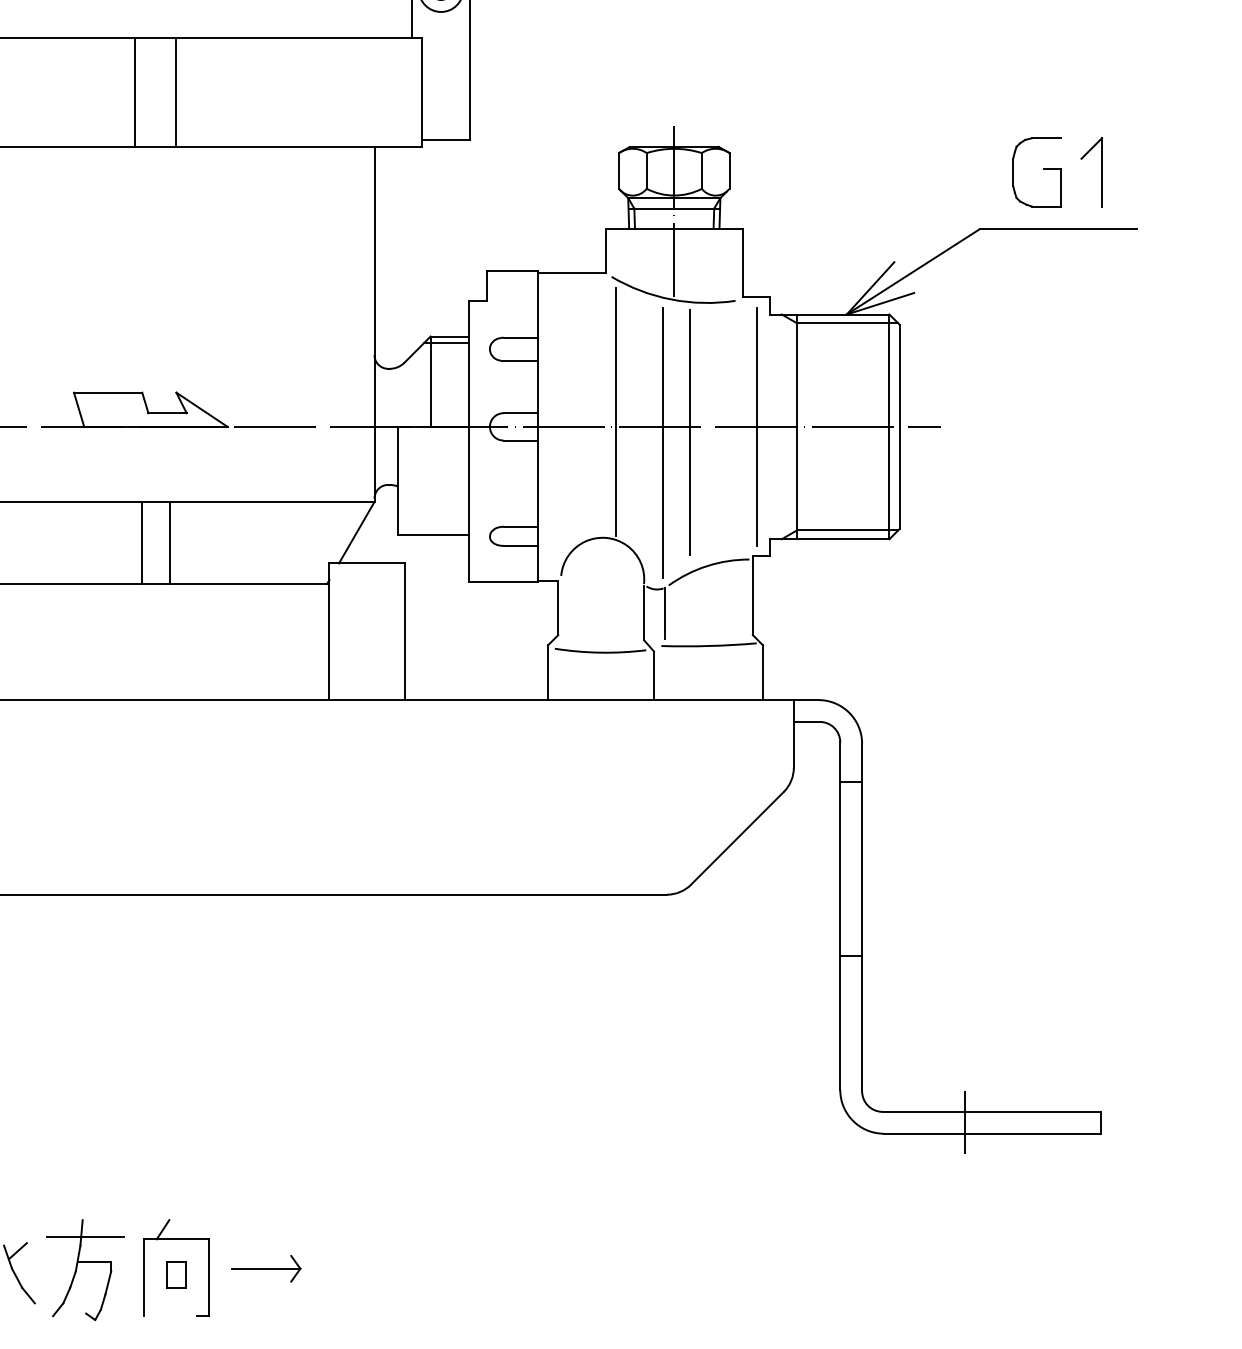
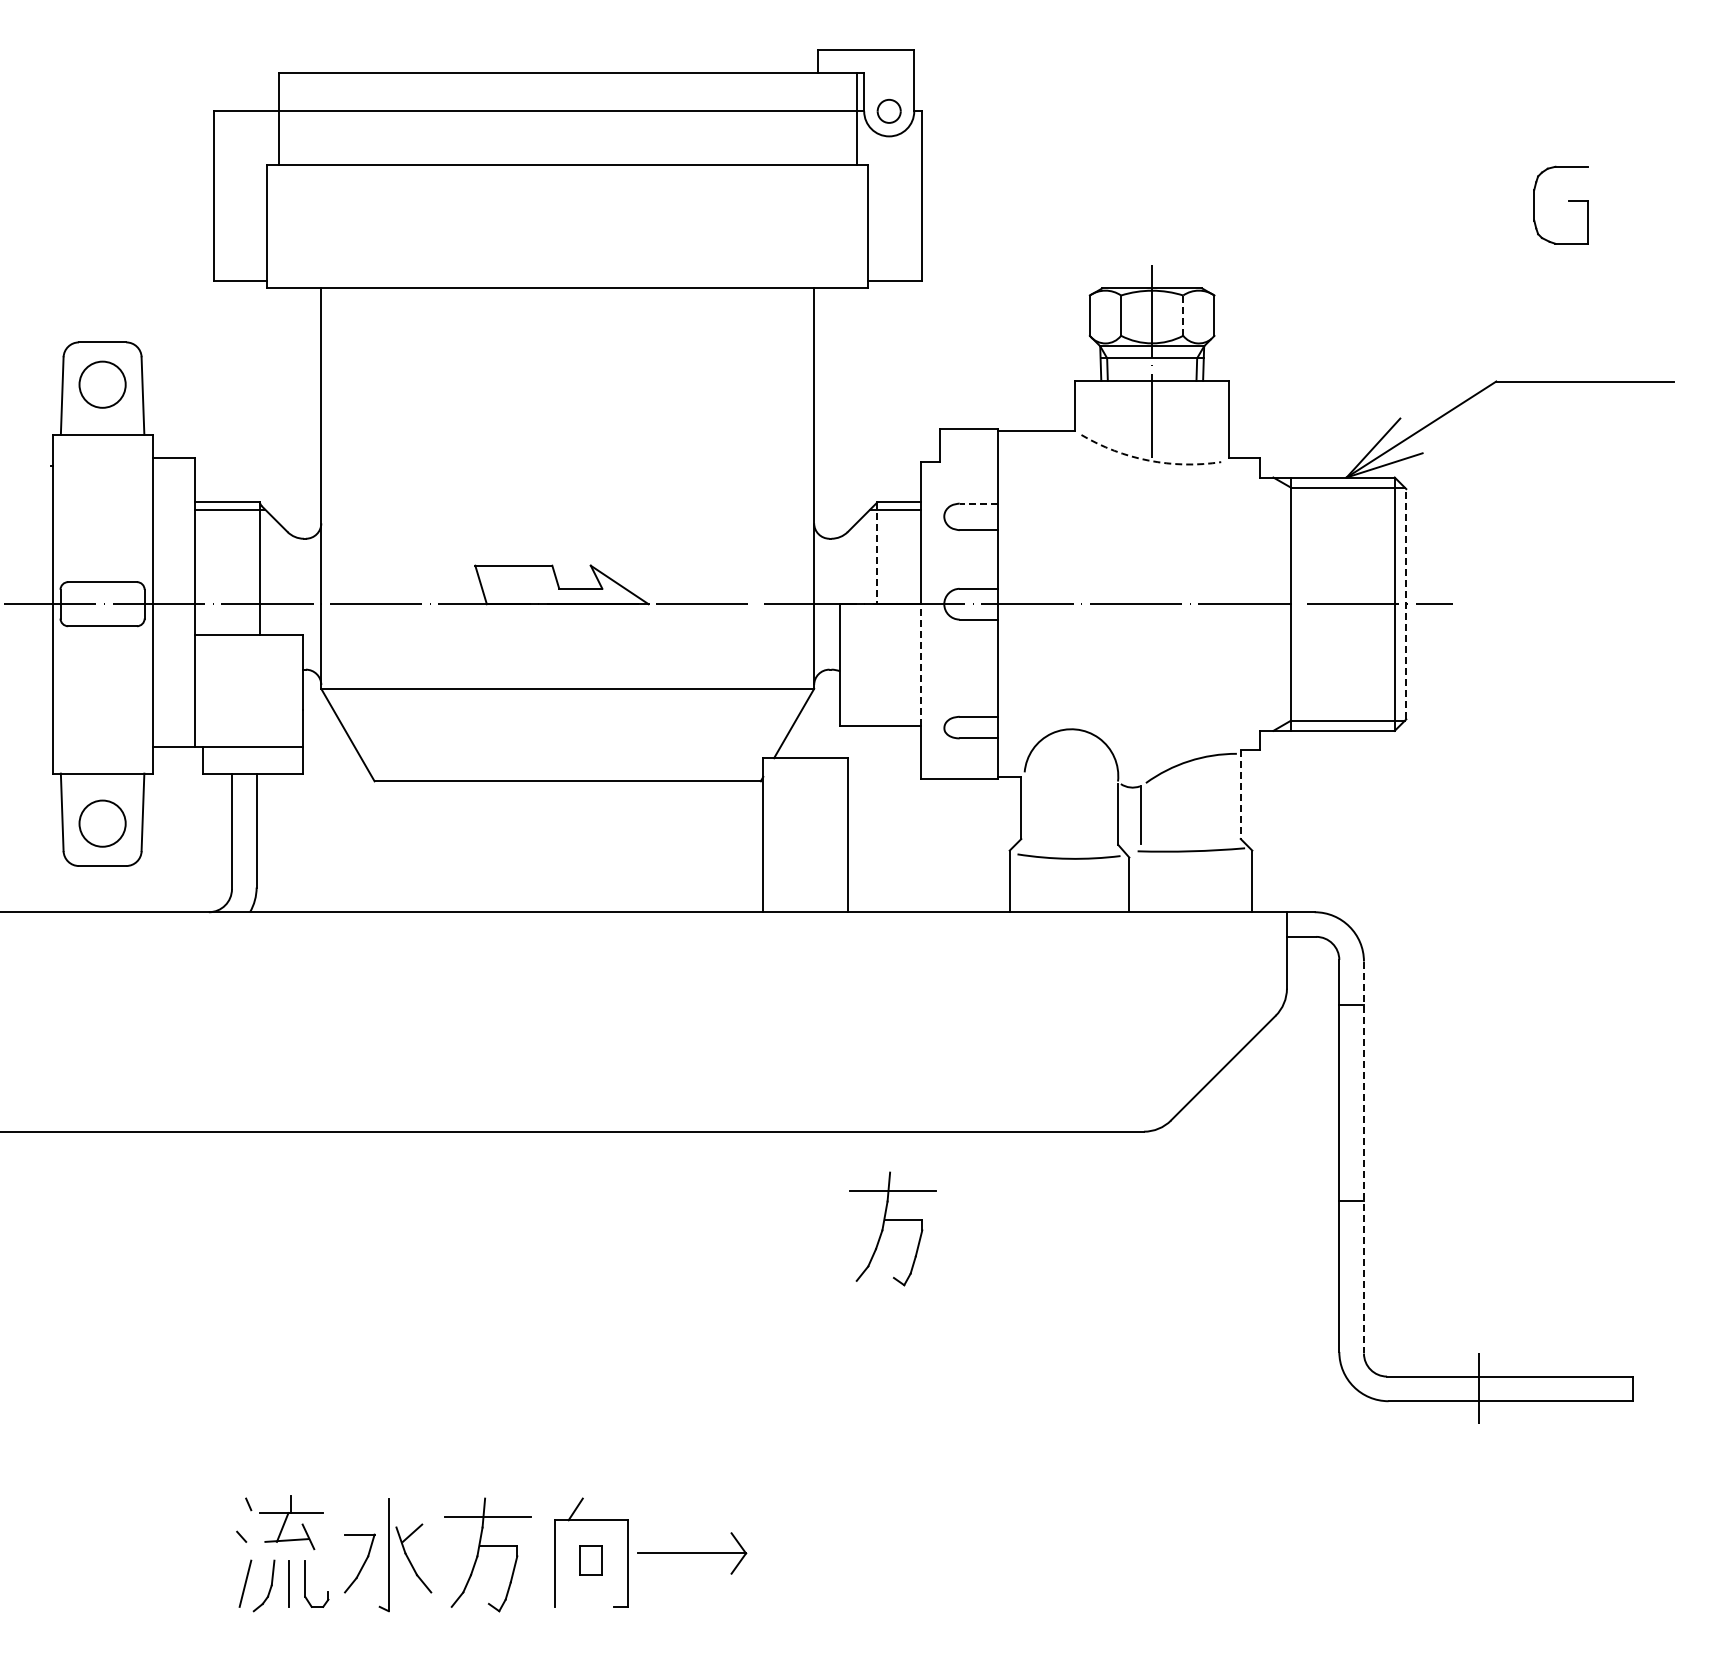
line: (135, 91) -> (544, 226), removed
line: (176, 91) -> (590, 226), removed
part: (1043, 169) -> (1568, 201), moved
line: (702, 170) -> (1183, 315), solid -> dashed
part: (1101, 171) -> (1633, 316), removed
arc: (671, 299) -> (1149, 460), solid -> dashed
line: (520, 337) -> (978, 503), solid -> dashed
line: (430, 381) -> (877, 553), solid -> dashed
line: (616, 412) -> (1086, 587), removed
line: (899, 426) -> (1406, 603), solid -> dashed
line: (757, 427) -> (1245, 604), removed
line: (690, 432) -> (1170, 610), removed
line: (663, 442) -> (1139, 621), removed
line: (469, 480) -> (921, 664), solid -> dashed
line: (142, 542) -> (552, 734), removed
line: (169, 542) -> (583, 734), removed
line: (752, 596) -> (1240, 795), solid -> dashed
line: (861, 917) -> (1363, 1157), solid -> dashed
part: (443, 973) -> (892, 1220), added
part: (265, 1268) -> (691, 1553), size x1.4

